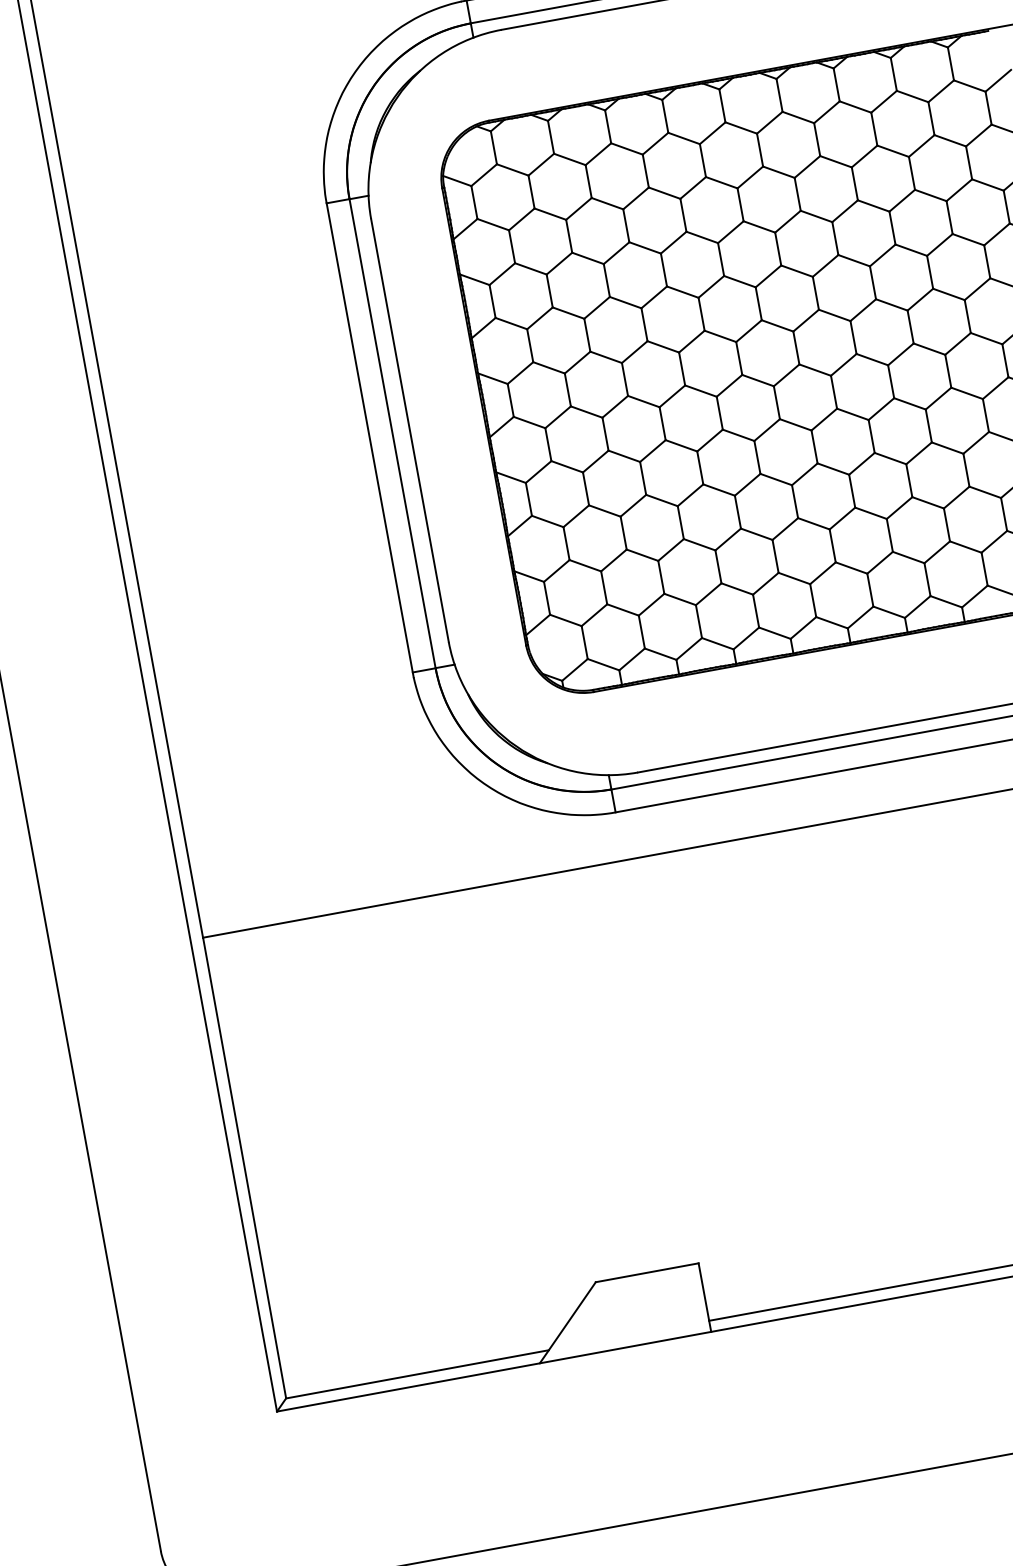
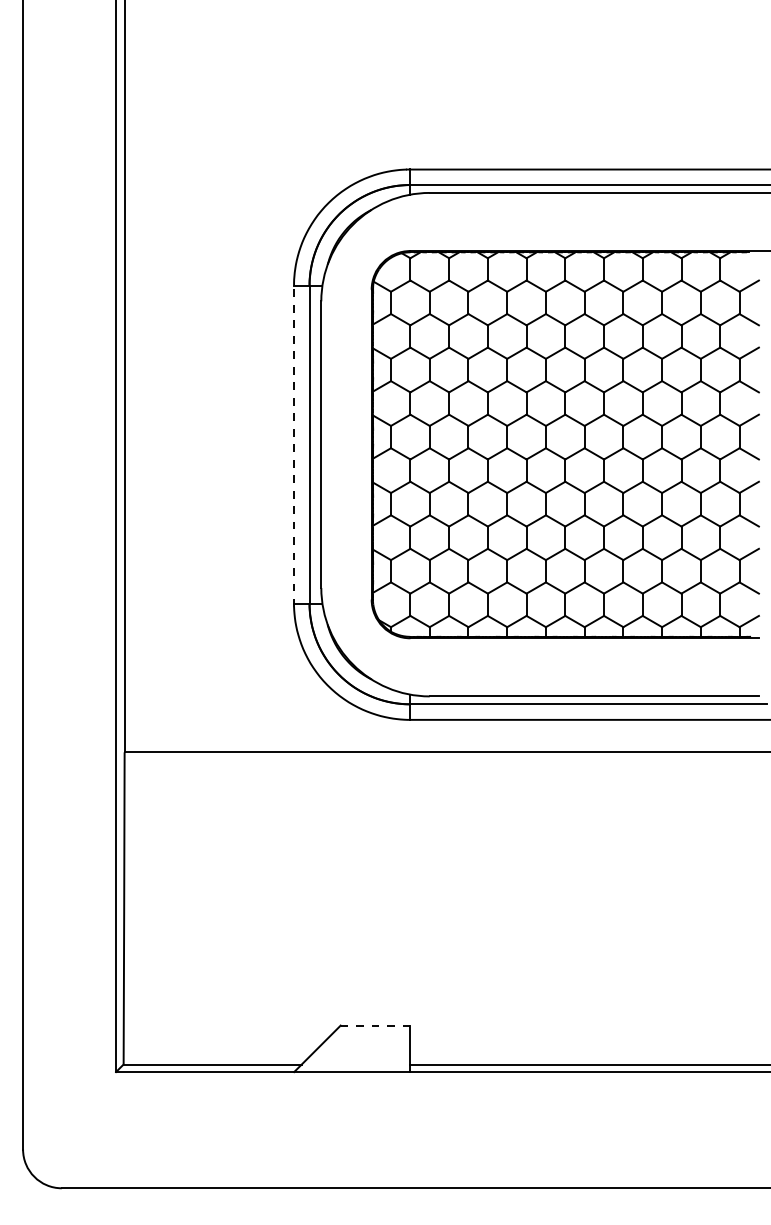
line: (370, 440) -> (294, 446), solid -> dashed
line: (647, 1272) -> (375, 1025), solid -> dashed

